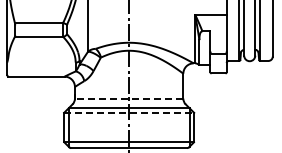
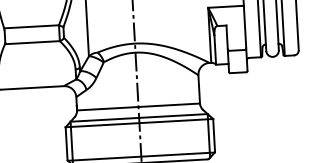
line: (128, 98) -> (137, 106), dashed -> solid
line: (129, 112) -> (139, 122), dashed -> solid

